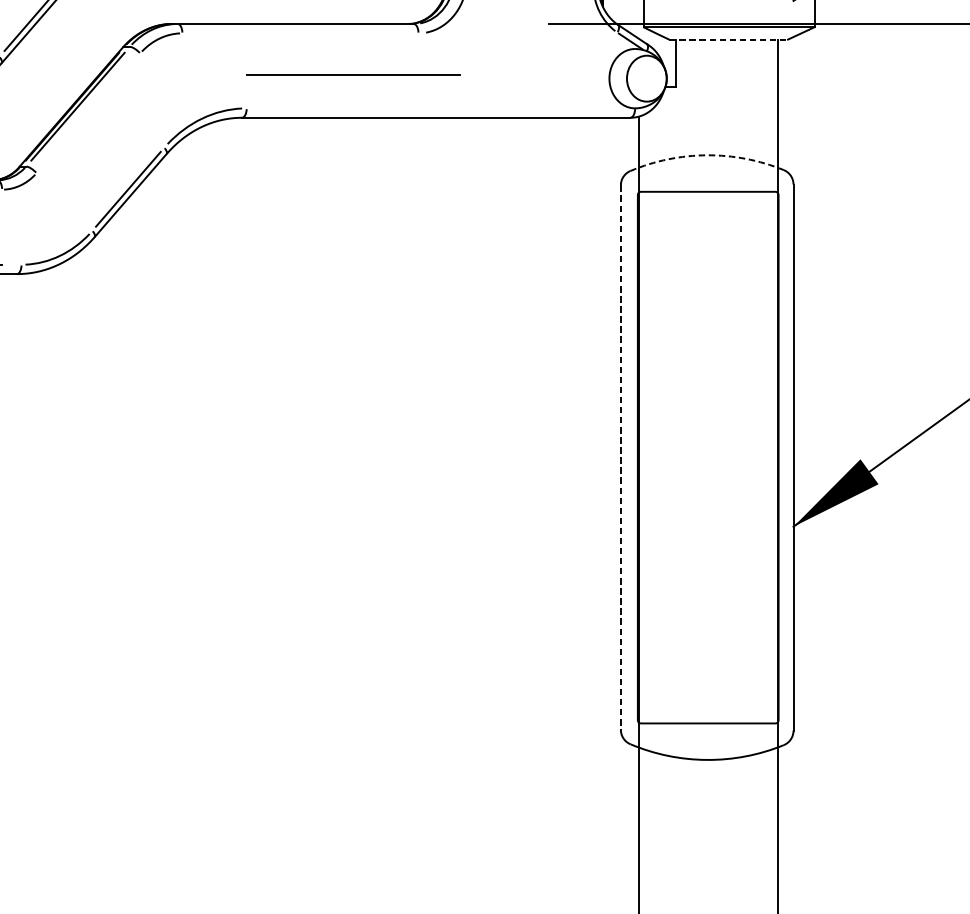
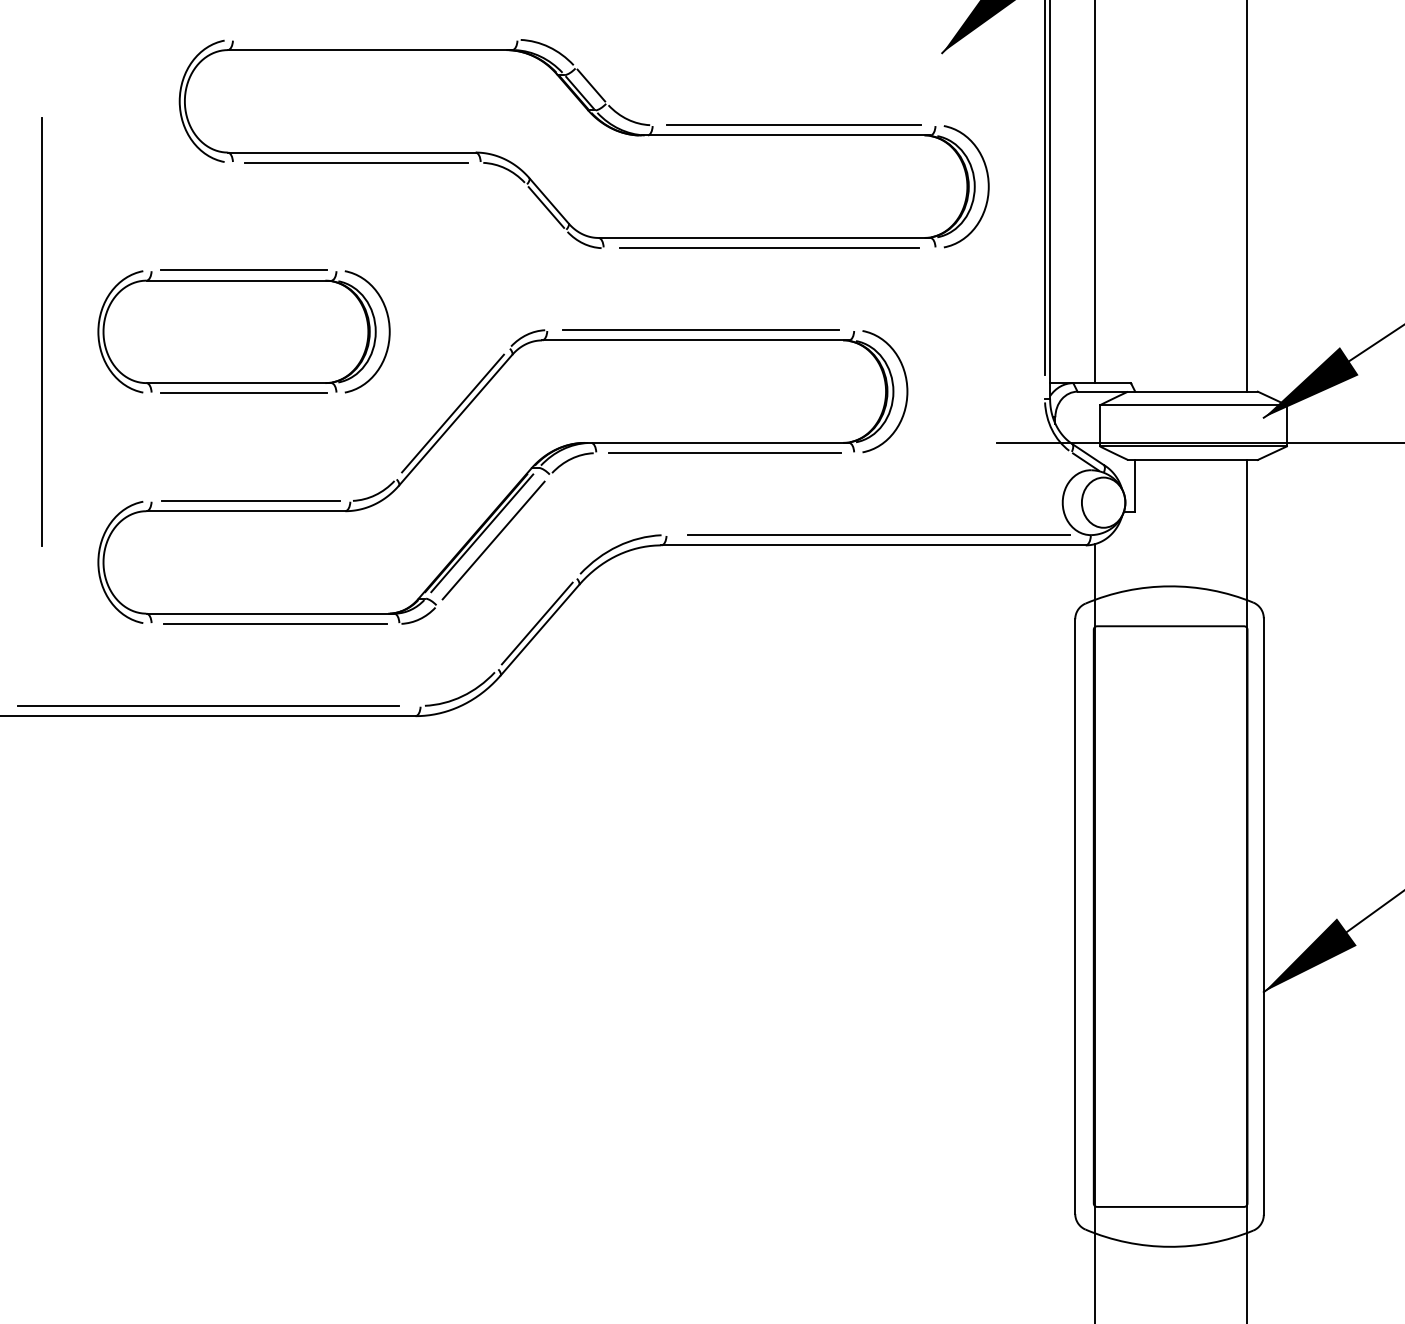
line: (728, 39) -> (1192, 459), dashed -> solid
line: (352, 74) -> (724, 452), moved
line: (440, 108) -> (878, 535), added
line: (88, 113) -> (493, 540), added
arc: (707, 155) -> (1169, 586), dashed -> solid
line: (621, 458) -> (1075, 917), dashed -> solid

